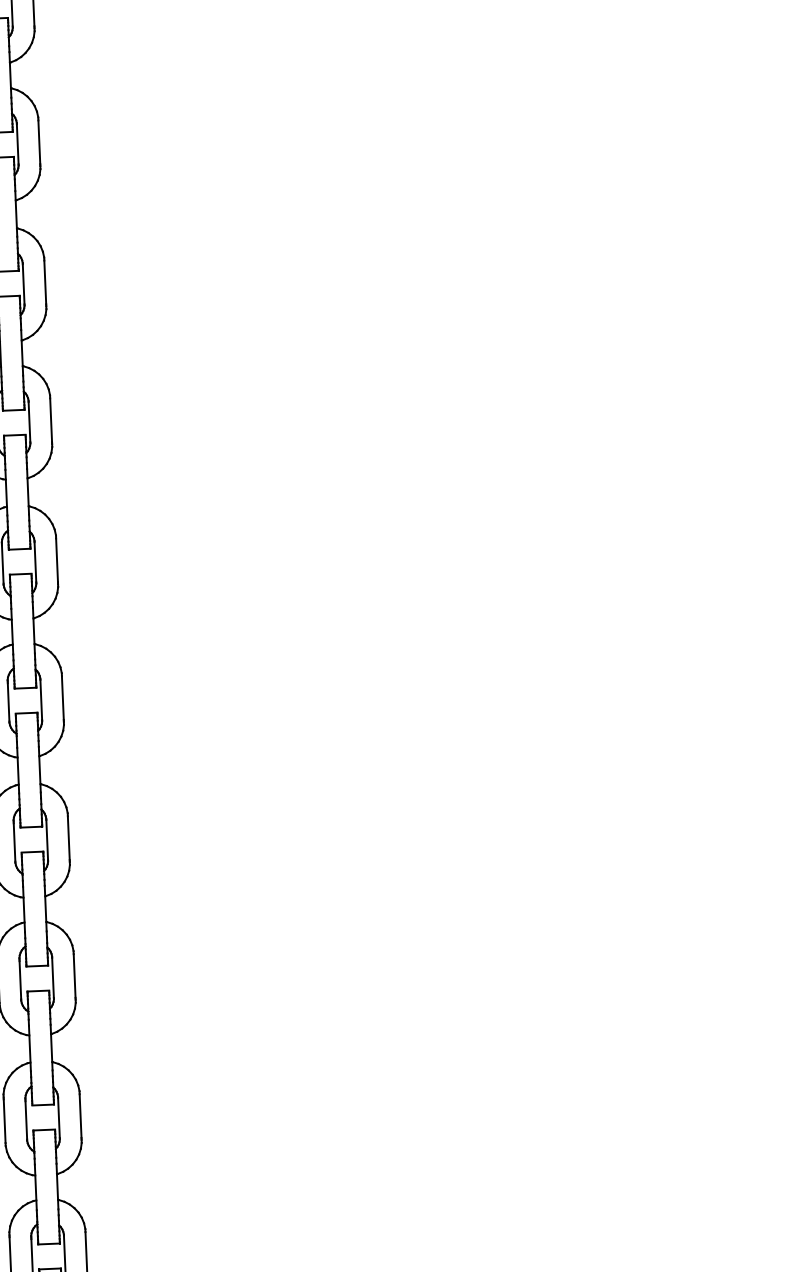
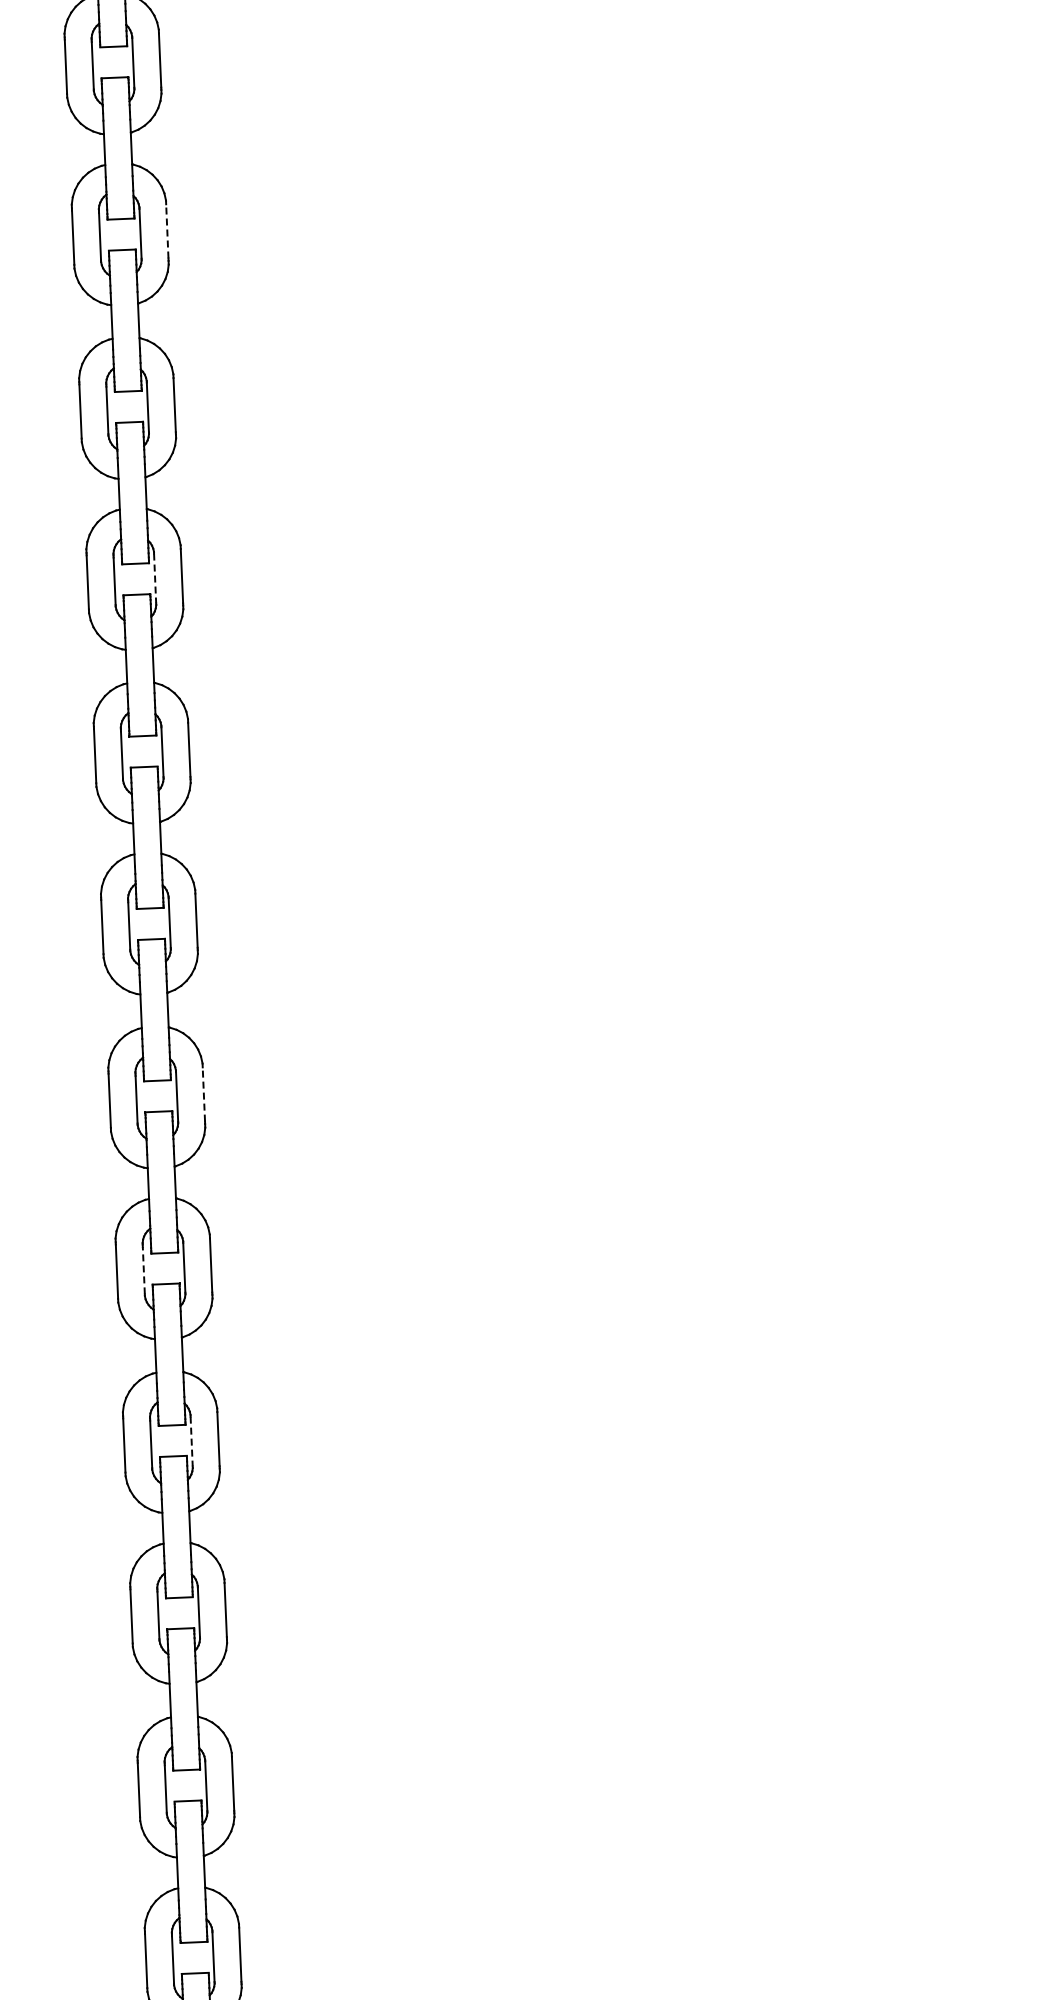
line: (39, 141) -> (167, 230), solid -> dashed
line: (29, 422) -> (155, 578), solid -> dashed
line: (68, 837) -> (203, 1093), solid -> dashed
line: (20, 980) -> (143, 1270), solid -> dashed
line: (58, 1117) -> (191, 1441), solid -> dashed

